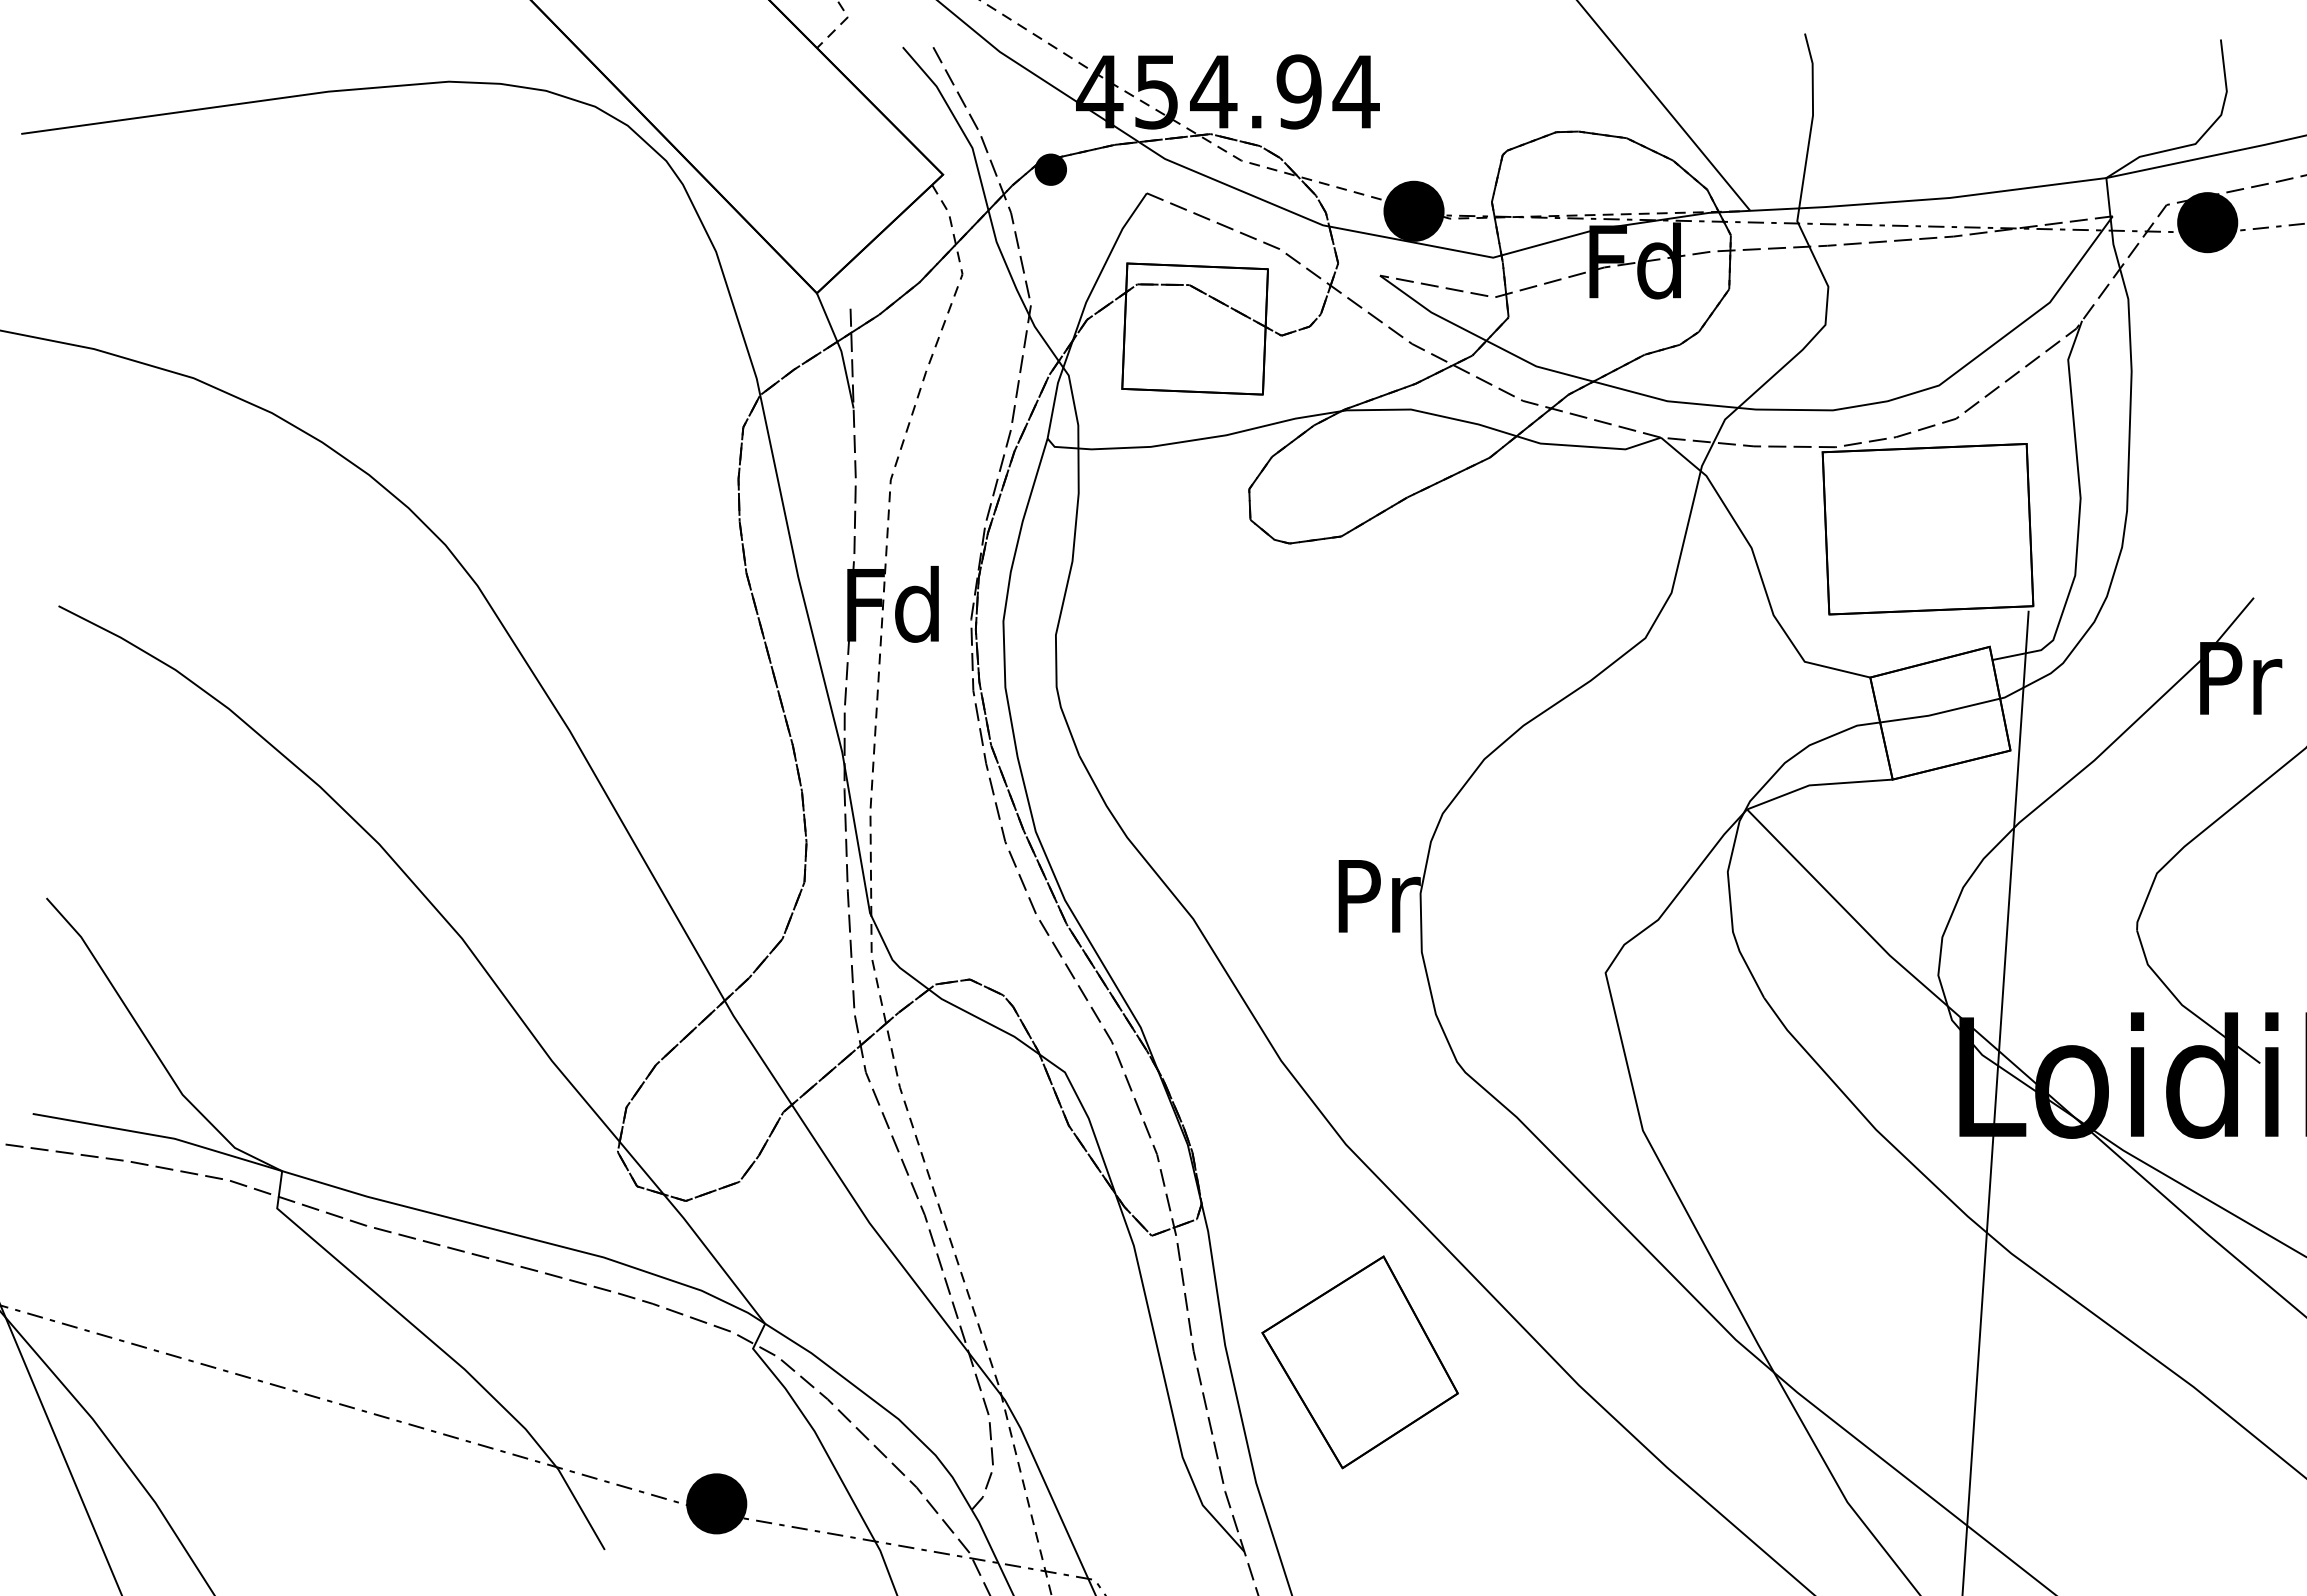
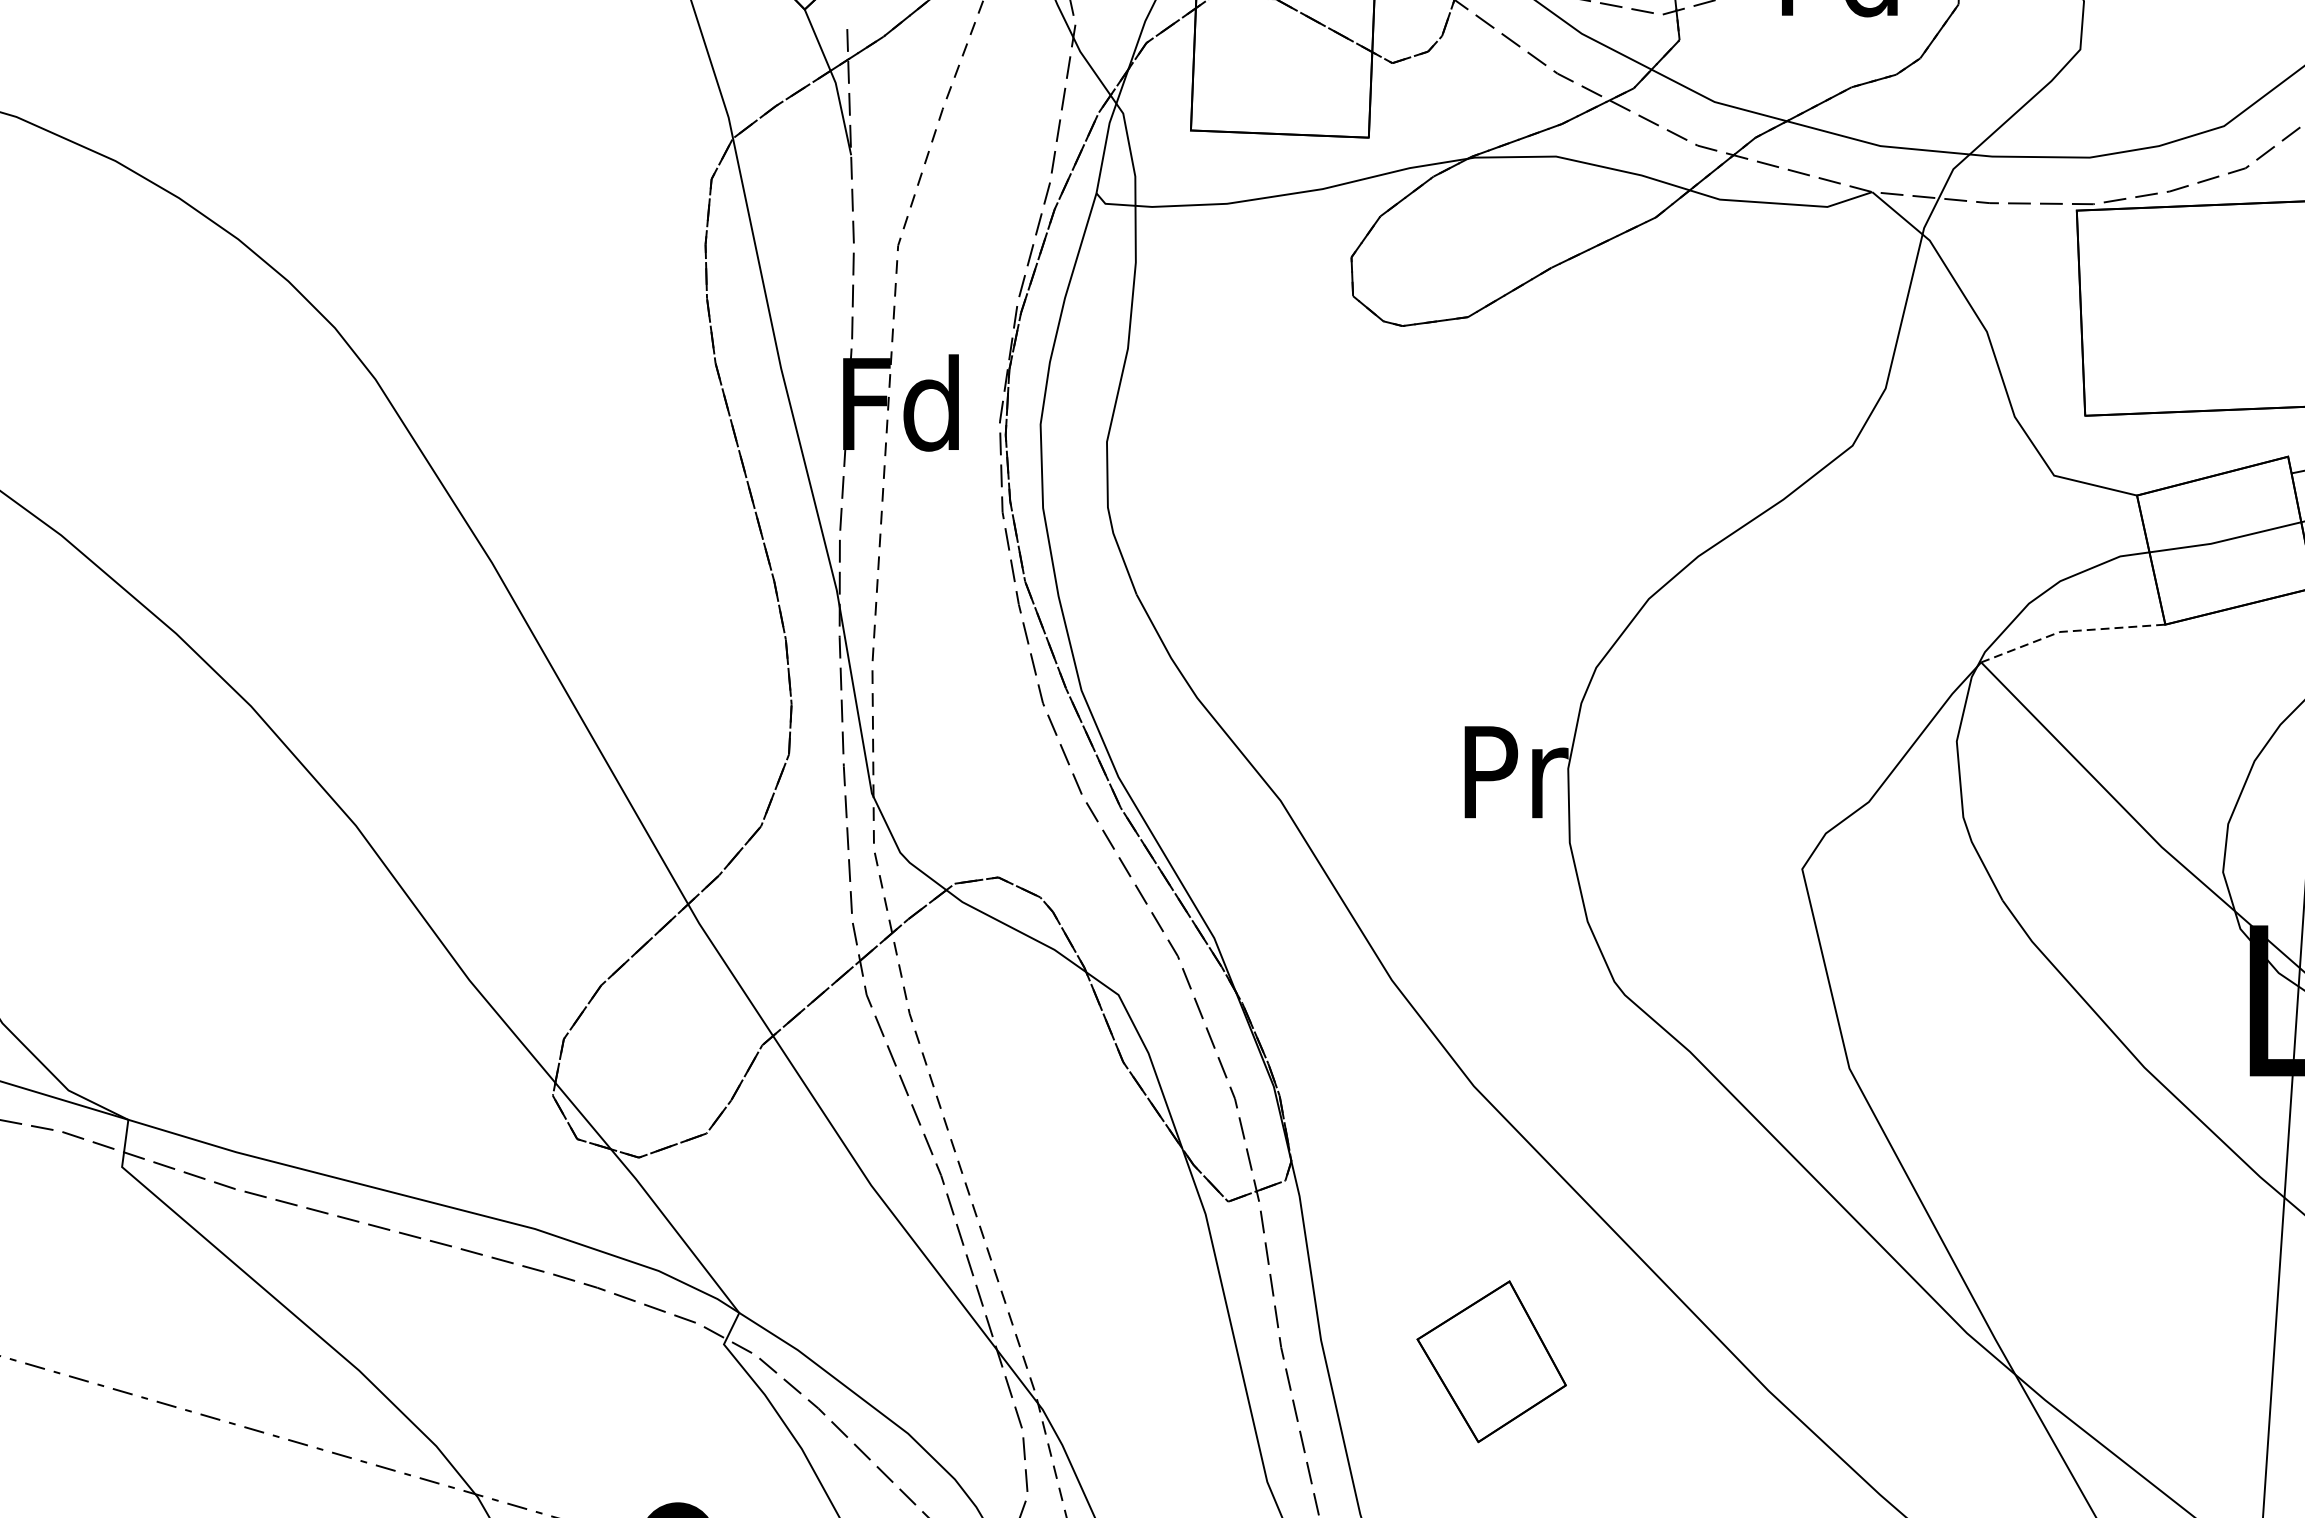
line: (1817, 784) -> (2070, 630), solid -> dashed
part: (1359, 1362) -> (1490, 1361), size x0.6

